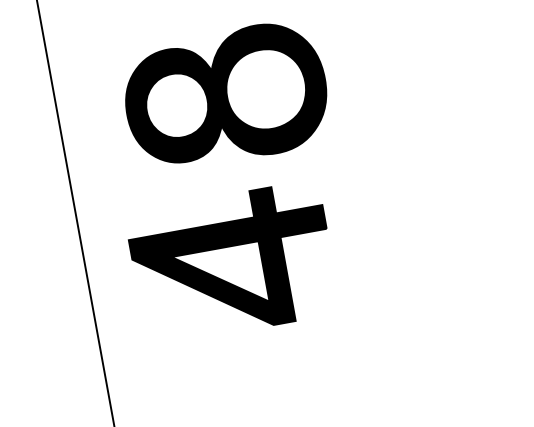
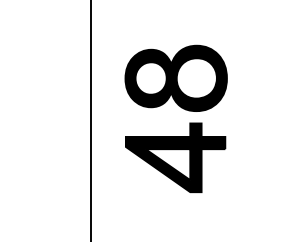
part: (232, 262) -> (175, 157), moved

